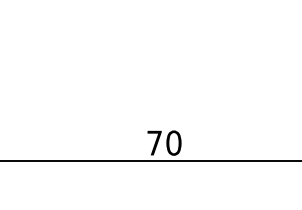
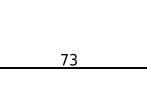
text: (173, 142) -> (73, 59), 70 -> 73

